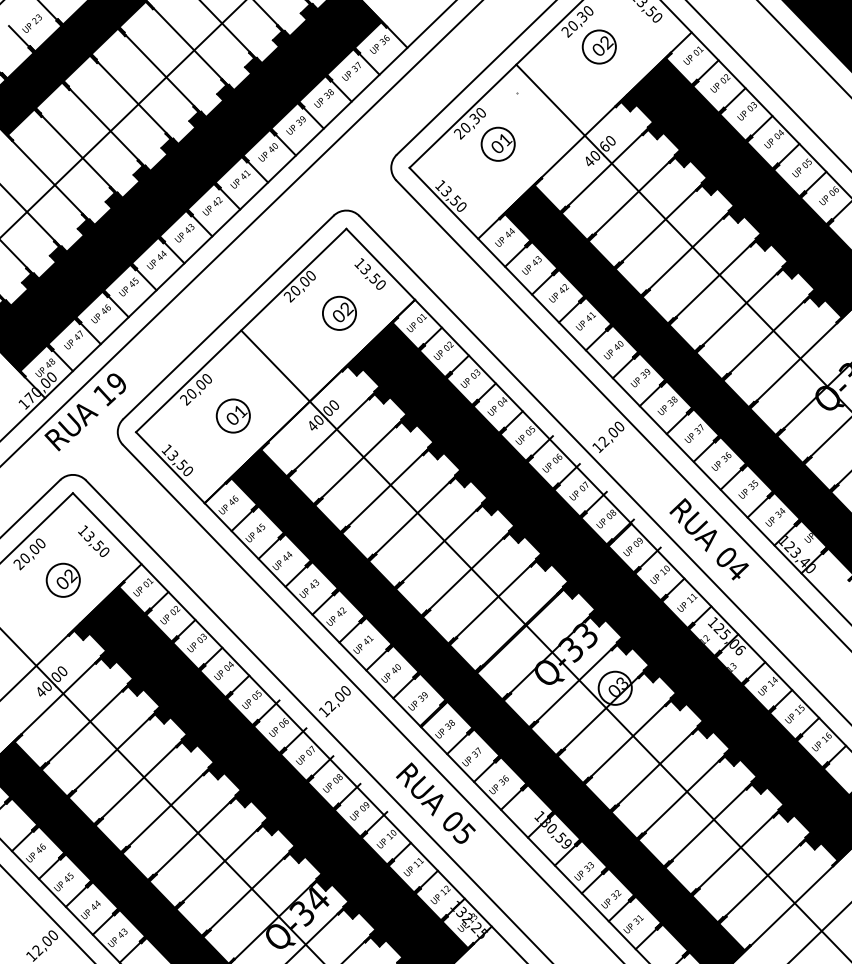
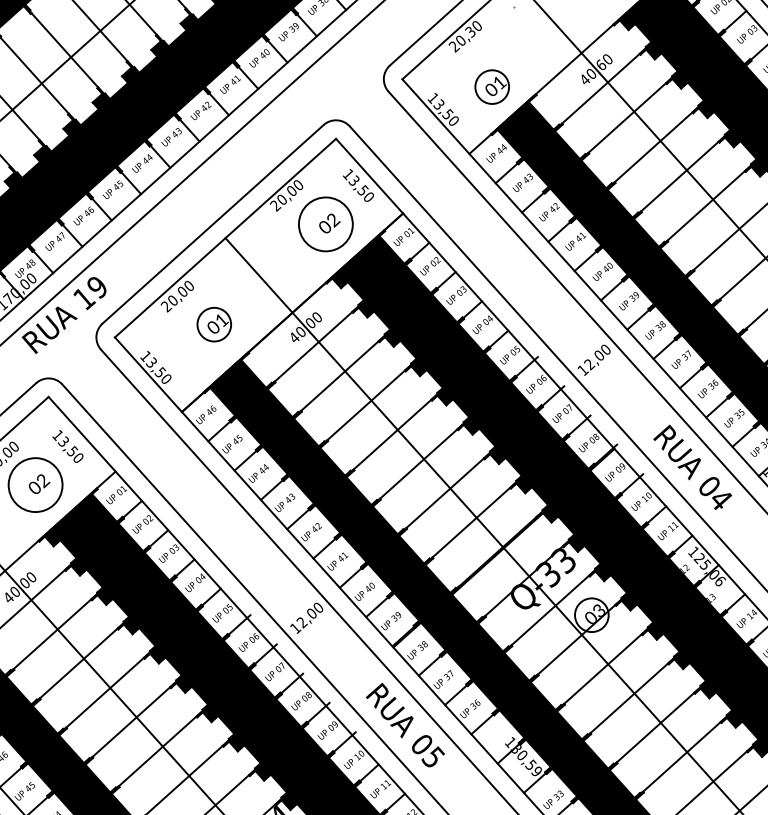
part: (497, 143) -> (491, 86), moved
circle: (339, 312) -> (325, 223), size x1.6
circle: (62, 579) -> (34, 484), size x1.6

